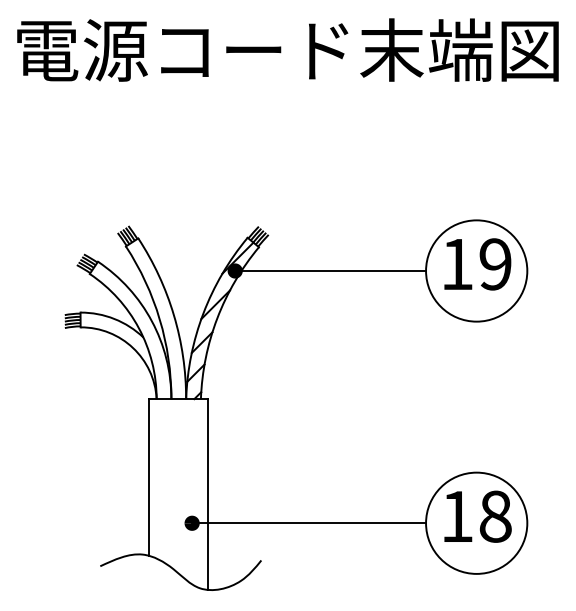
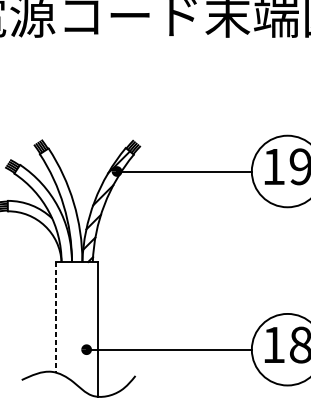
line: (149, 478) -> (56, 318), solid -> dashed

